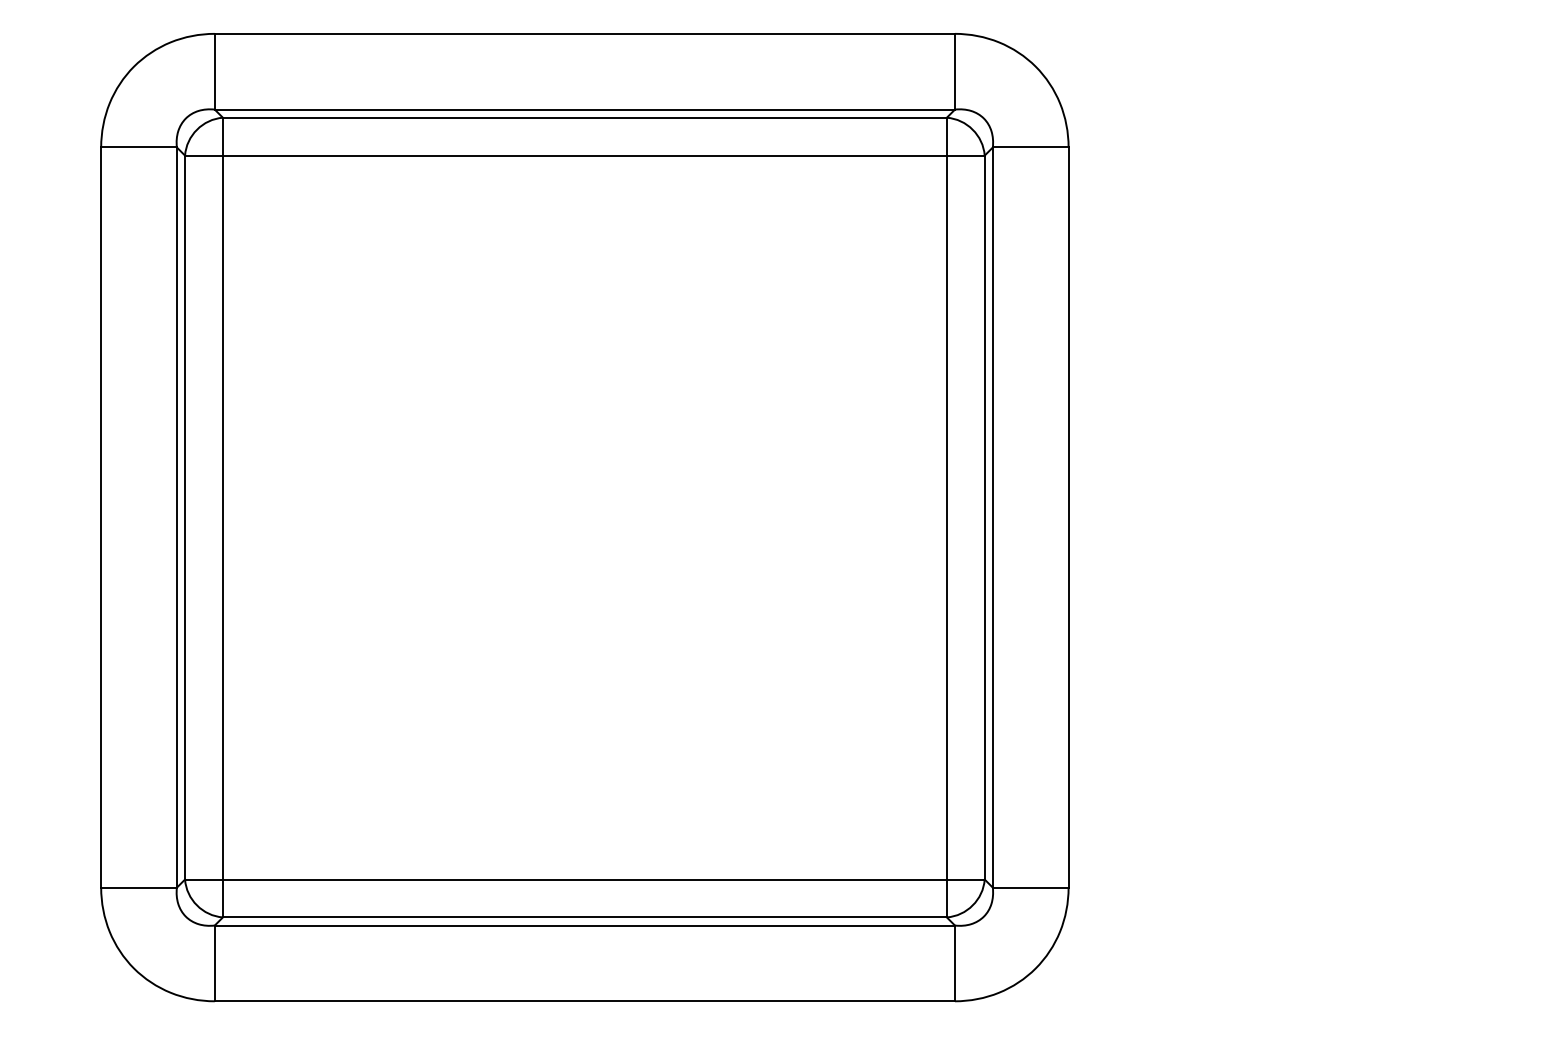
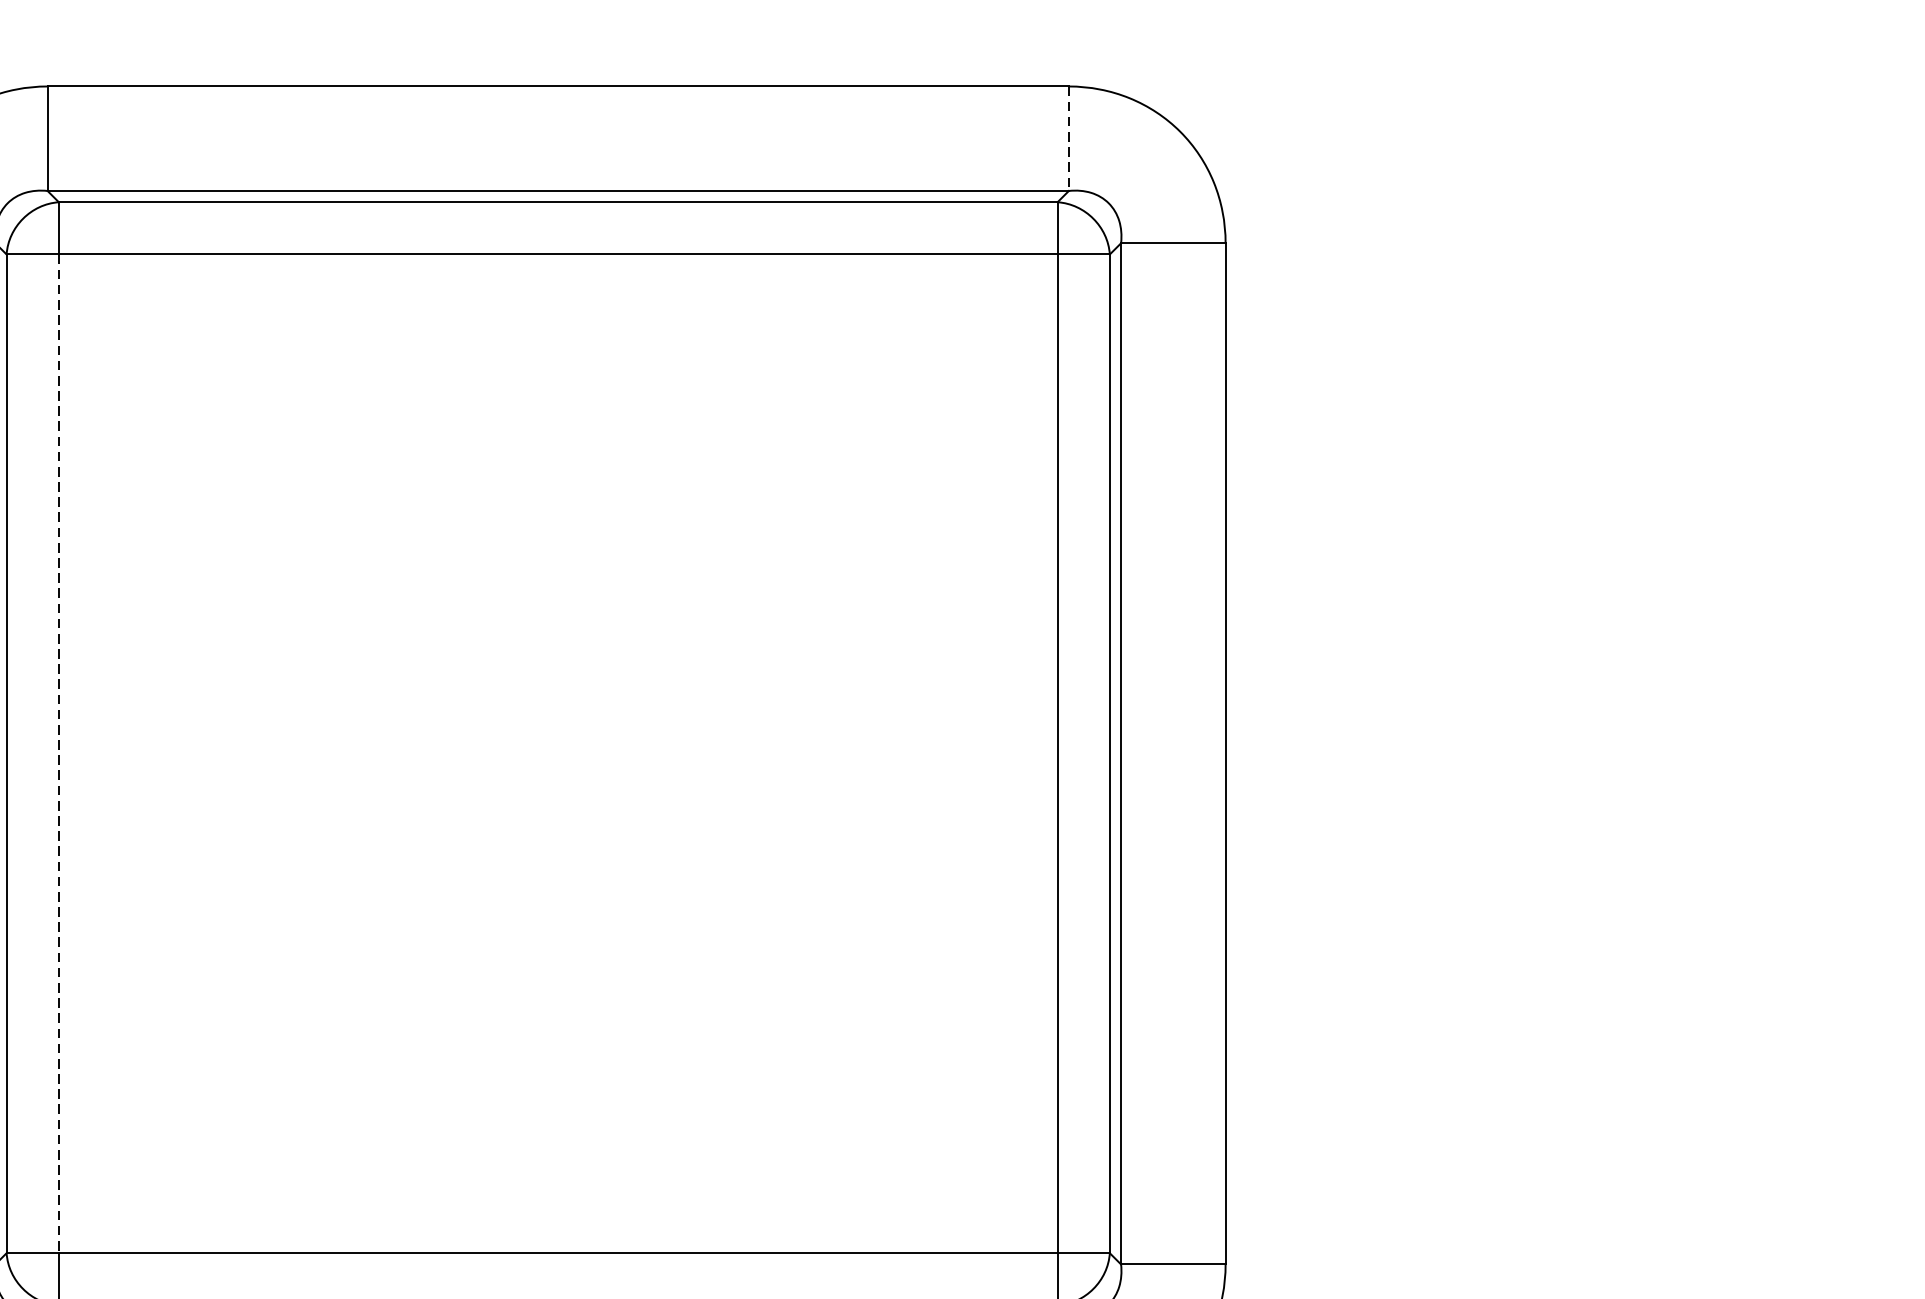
line: (954, 71) -> (1068, 138), solid -> dashed
line: (222, 517) -> (58, 753), solid -> dashed

